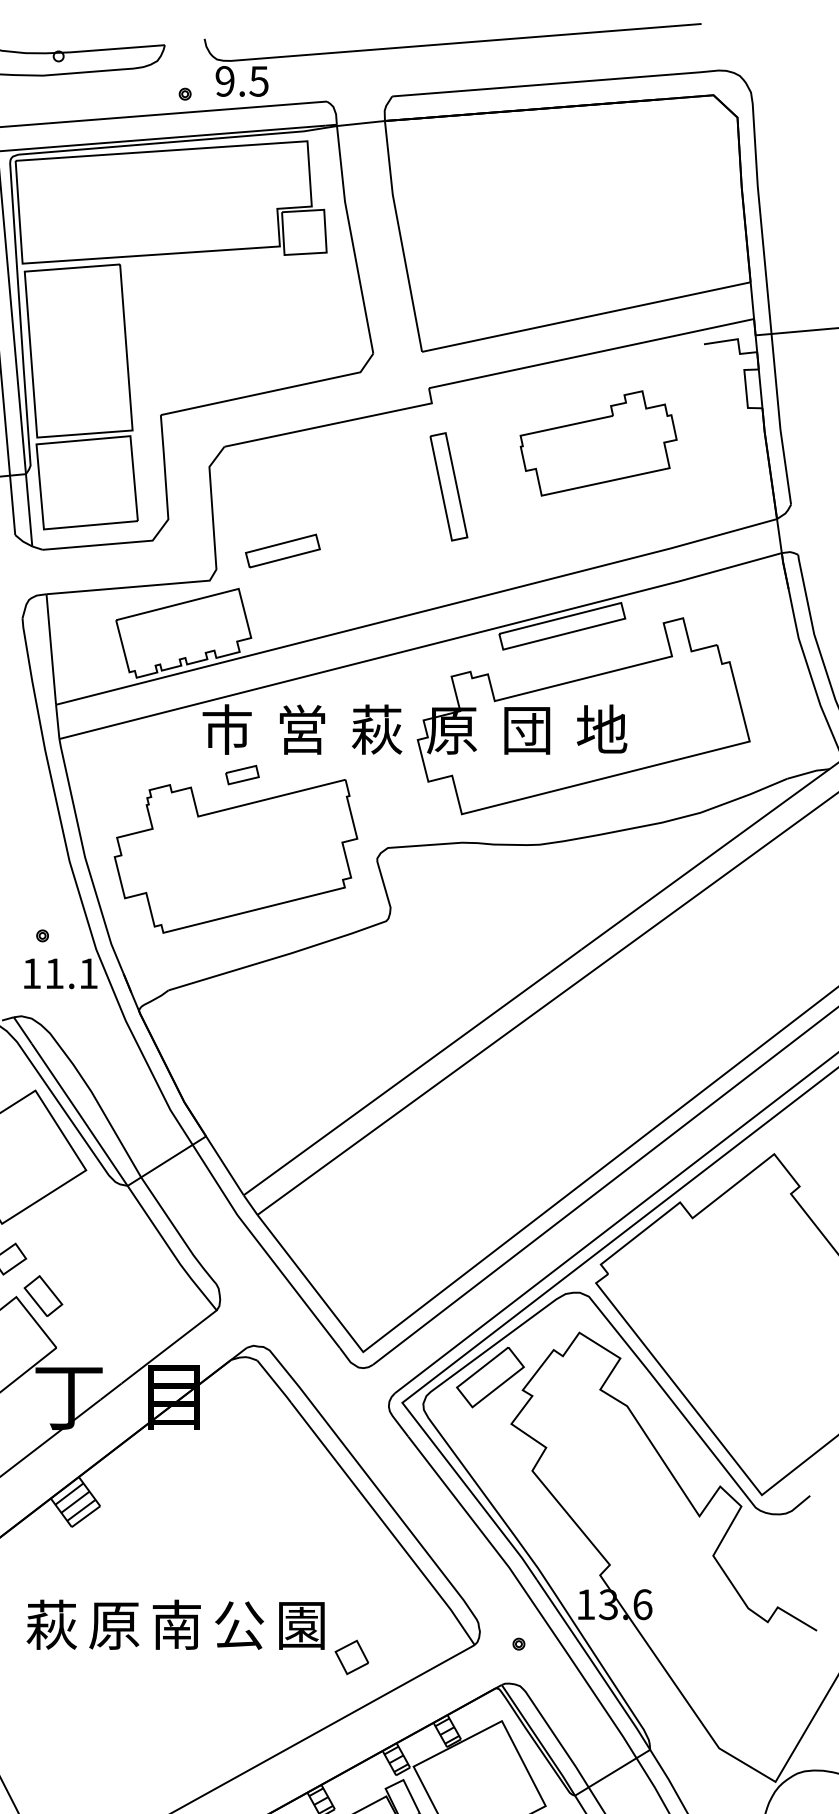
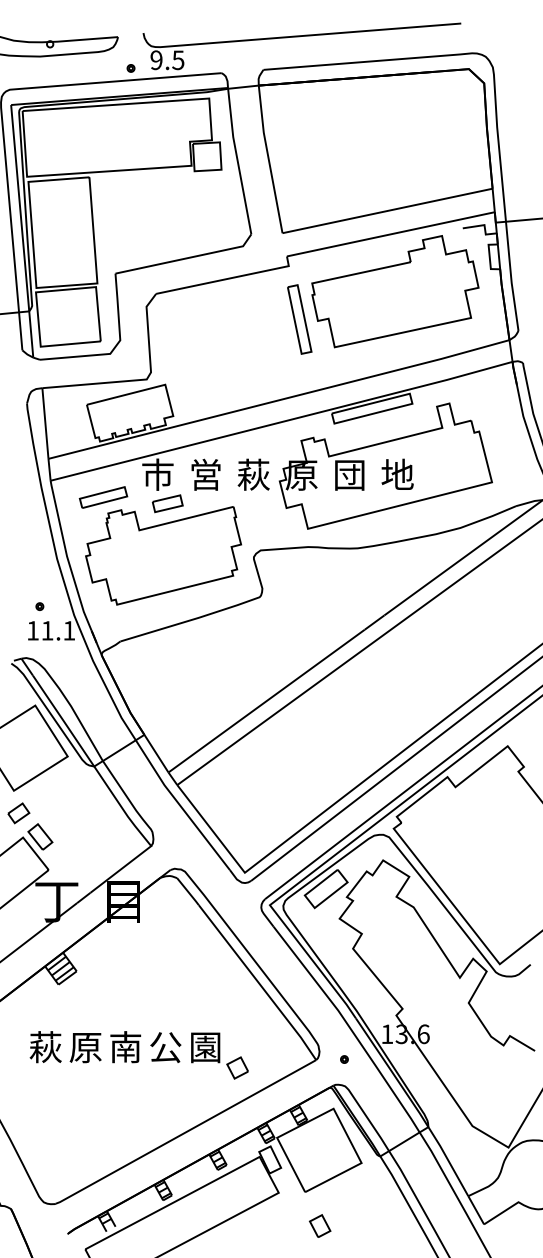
part: (598, 443) -> (395, 291), size x1.67
part: (282, 550) -> (103, 497), moved
part: (242, 774) -> (167, 503), size x1.43

